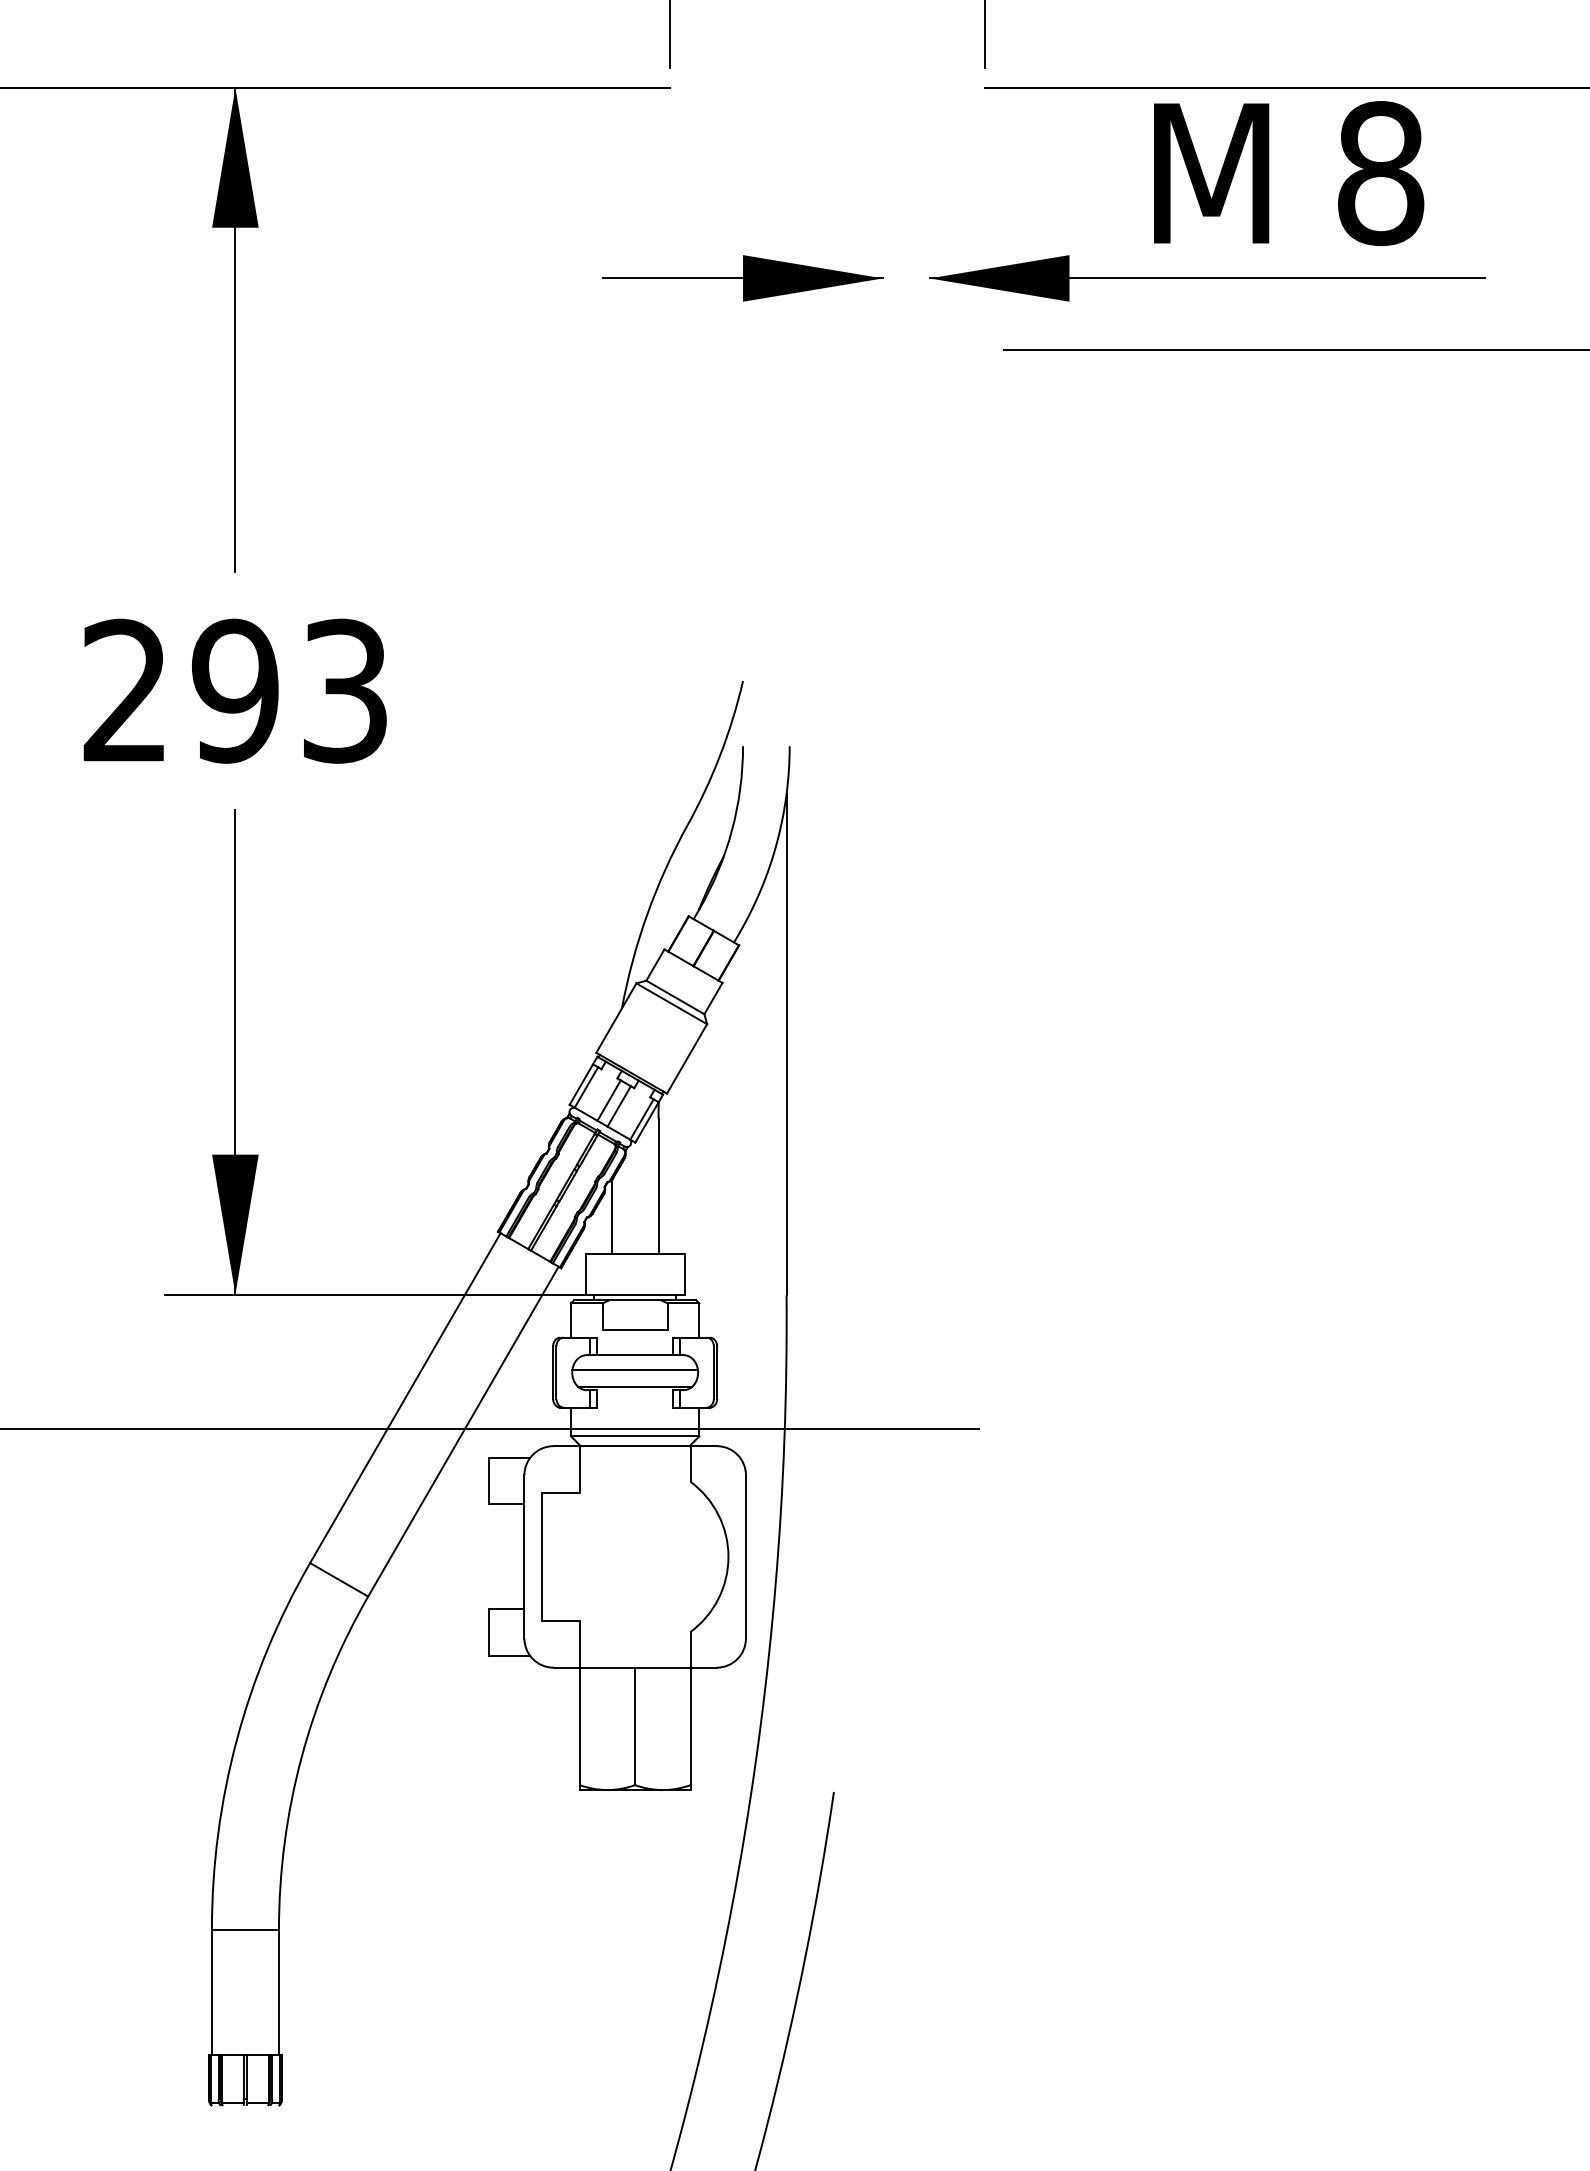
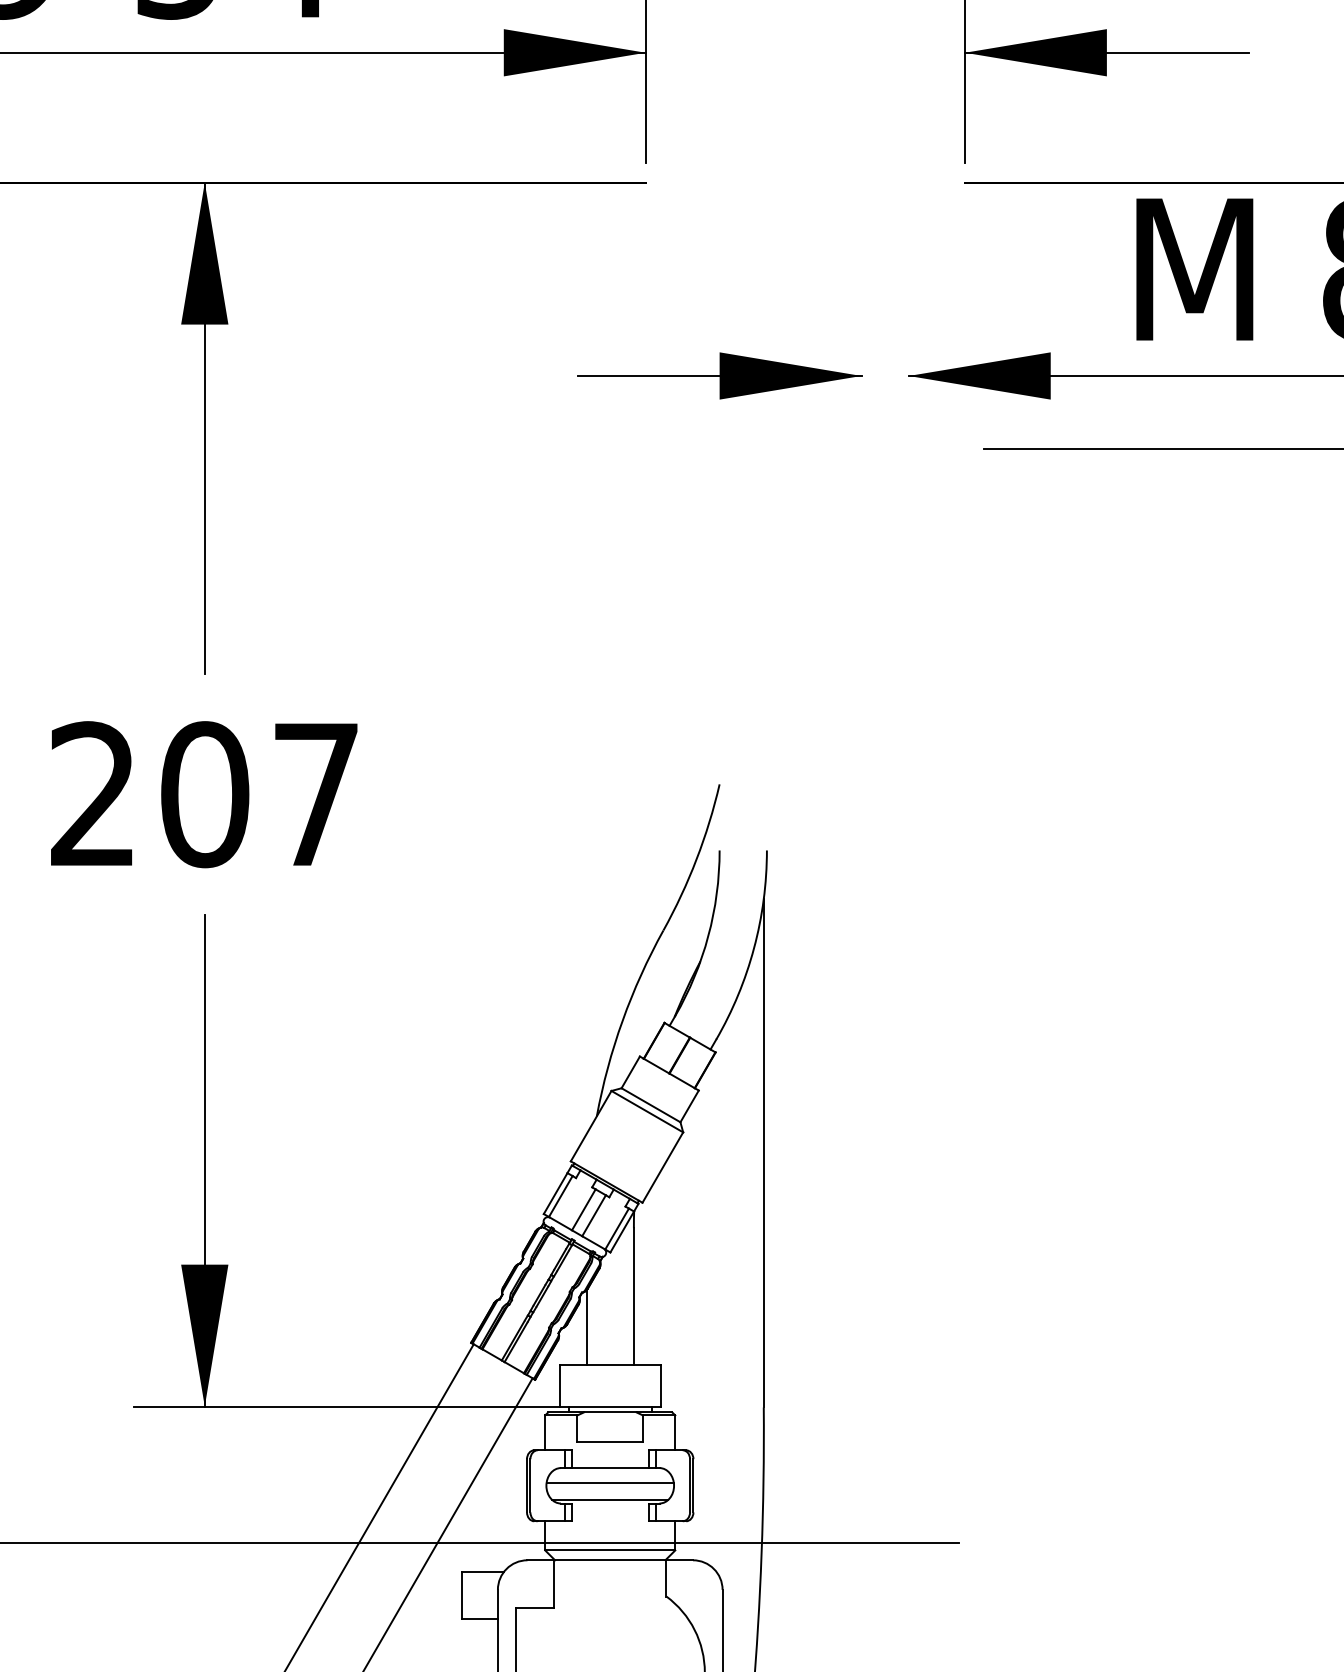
text: (288, 690) -> (258, 793), 293 -> 207

